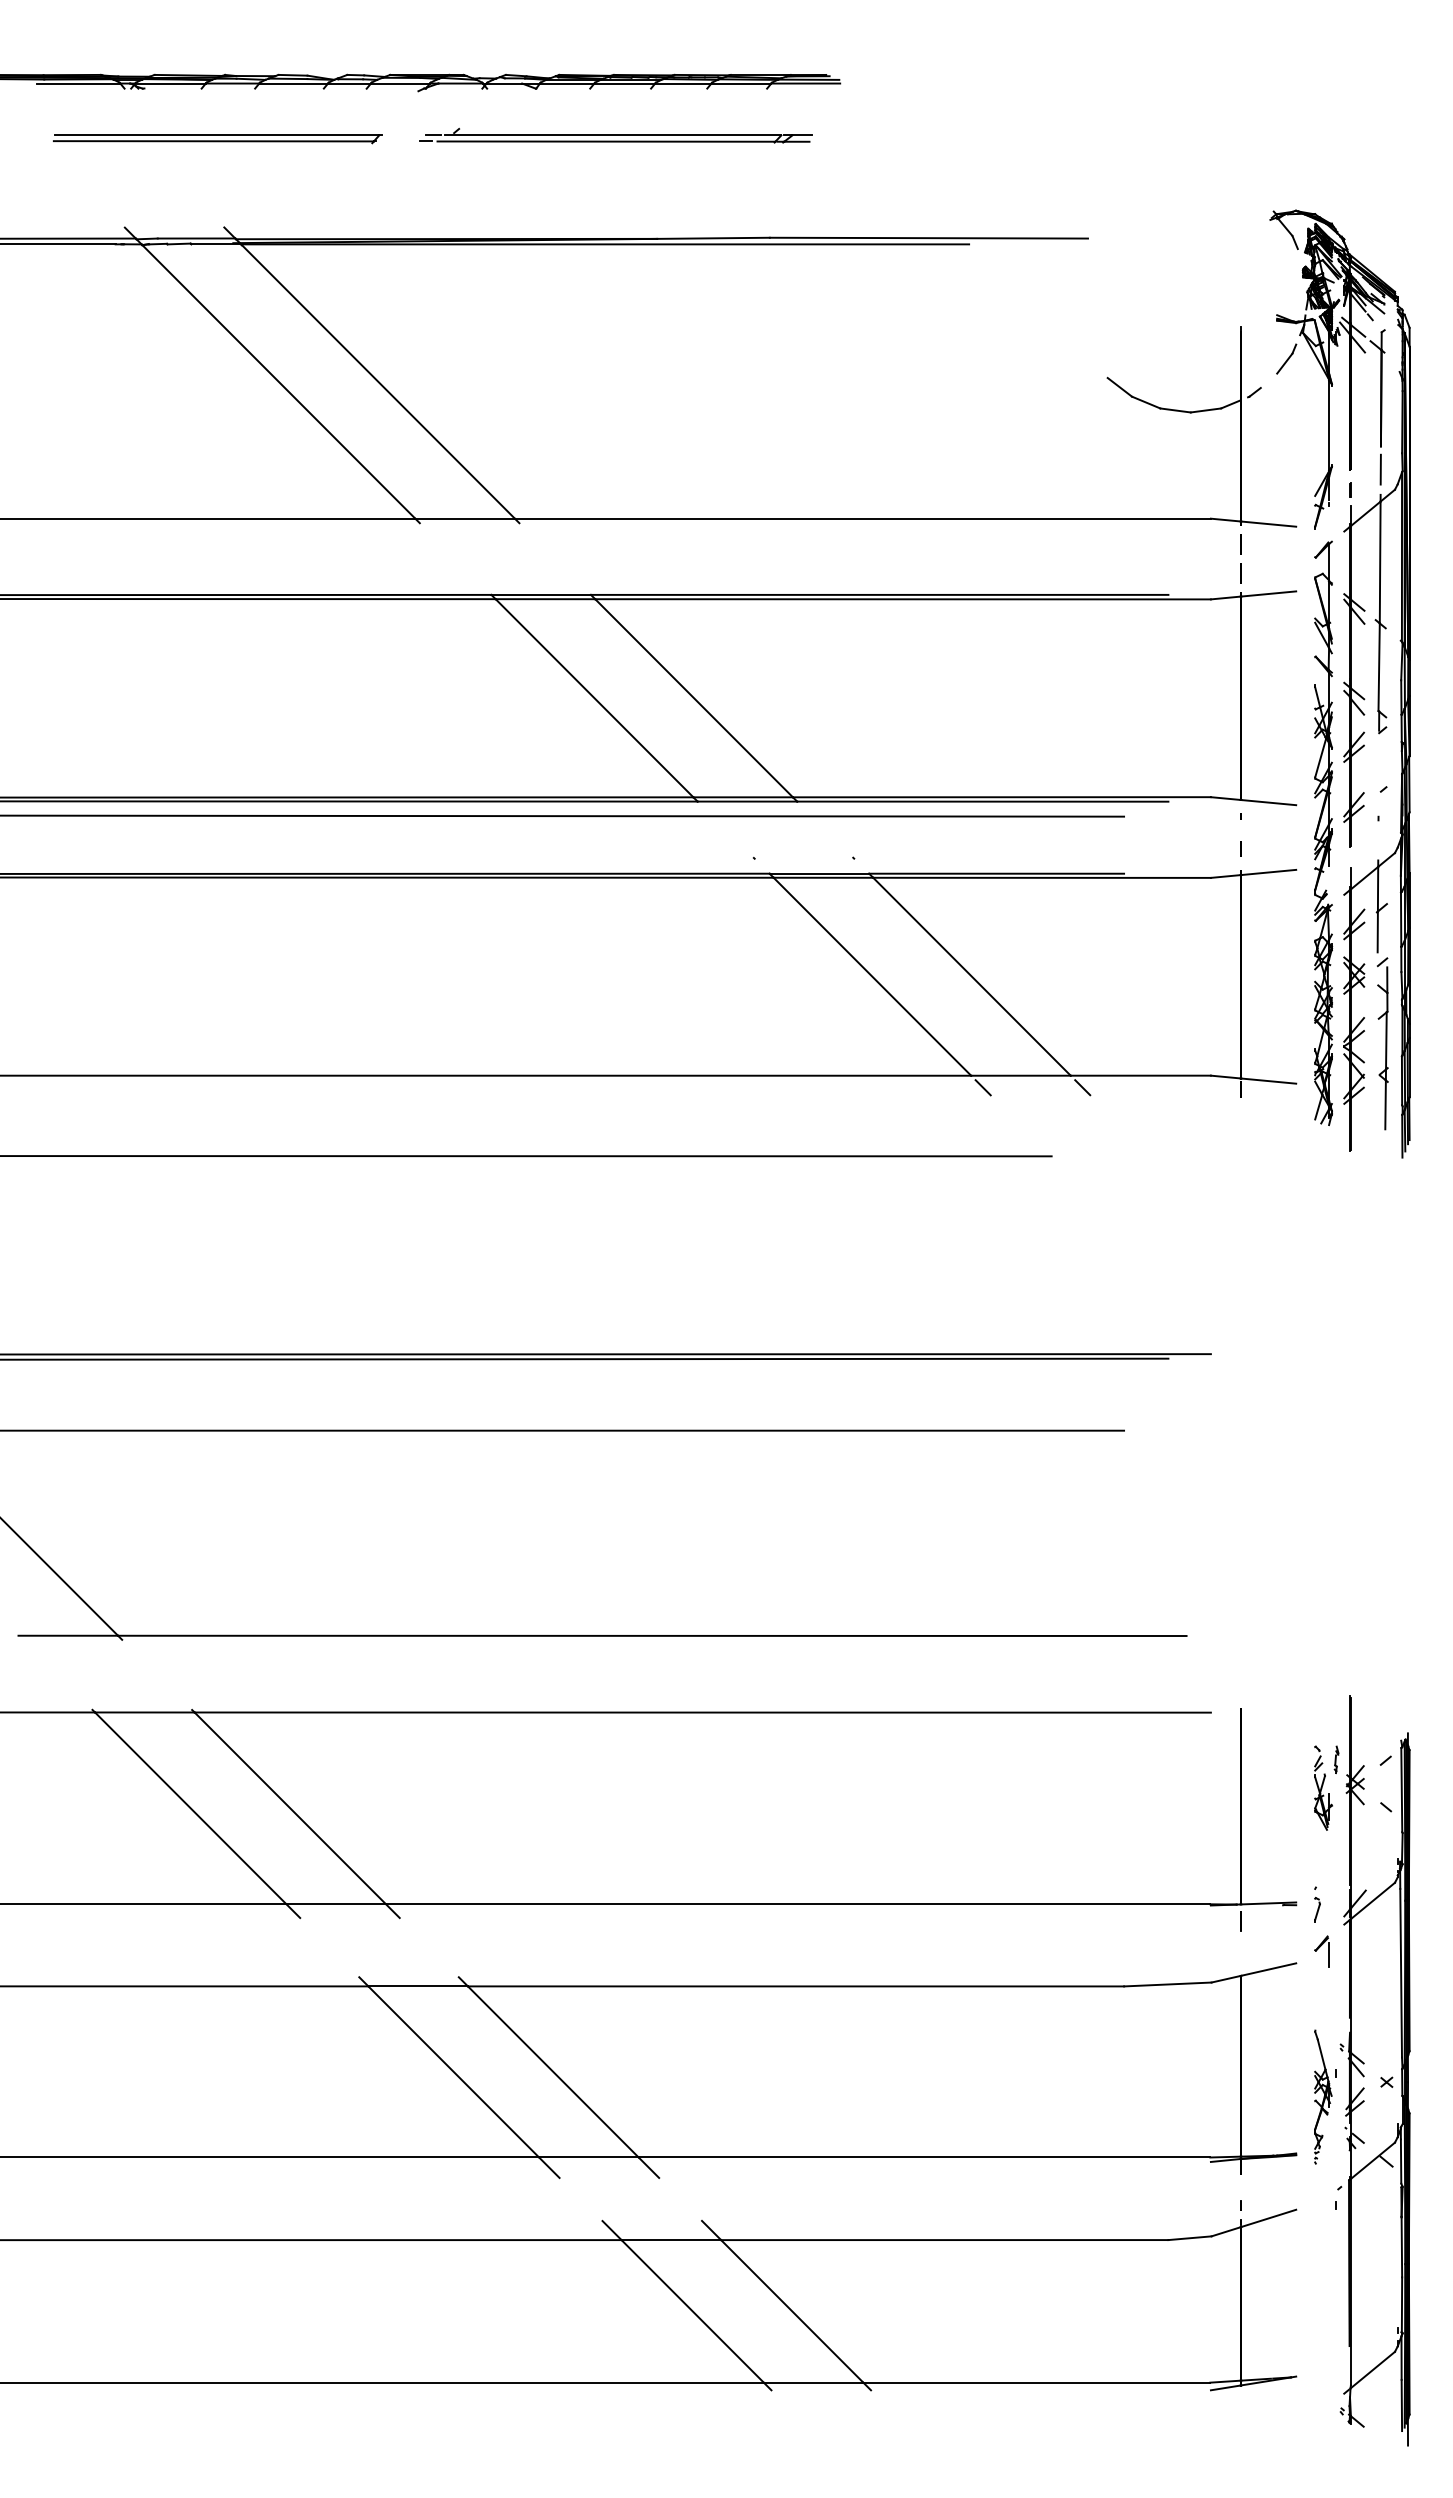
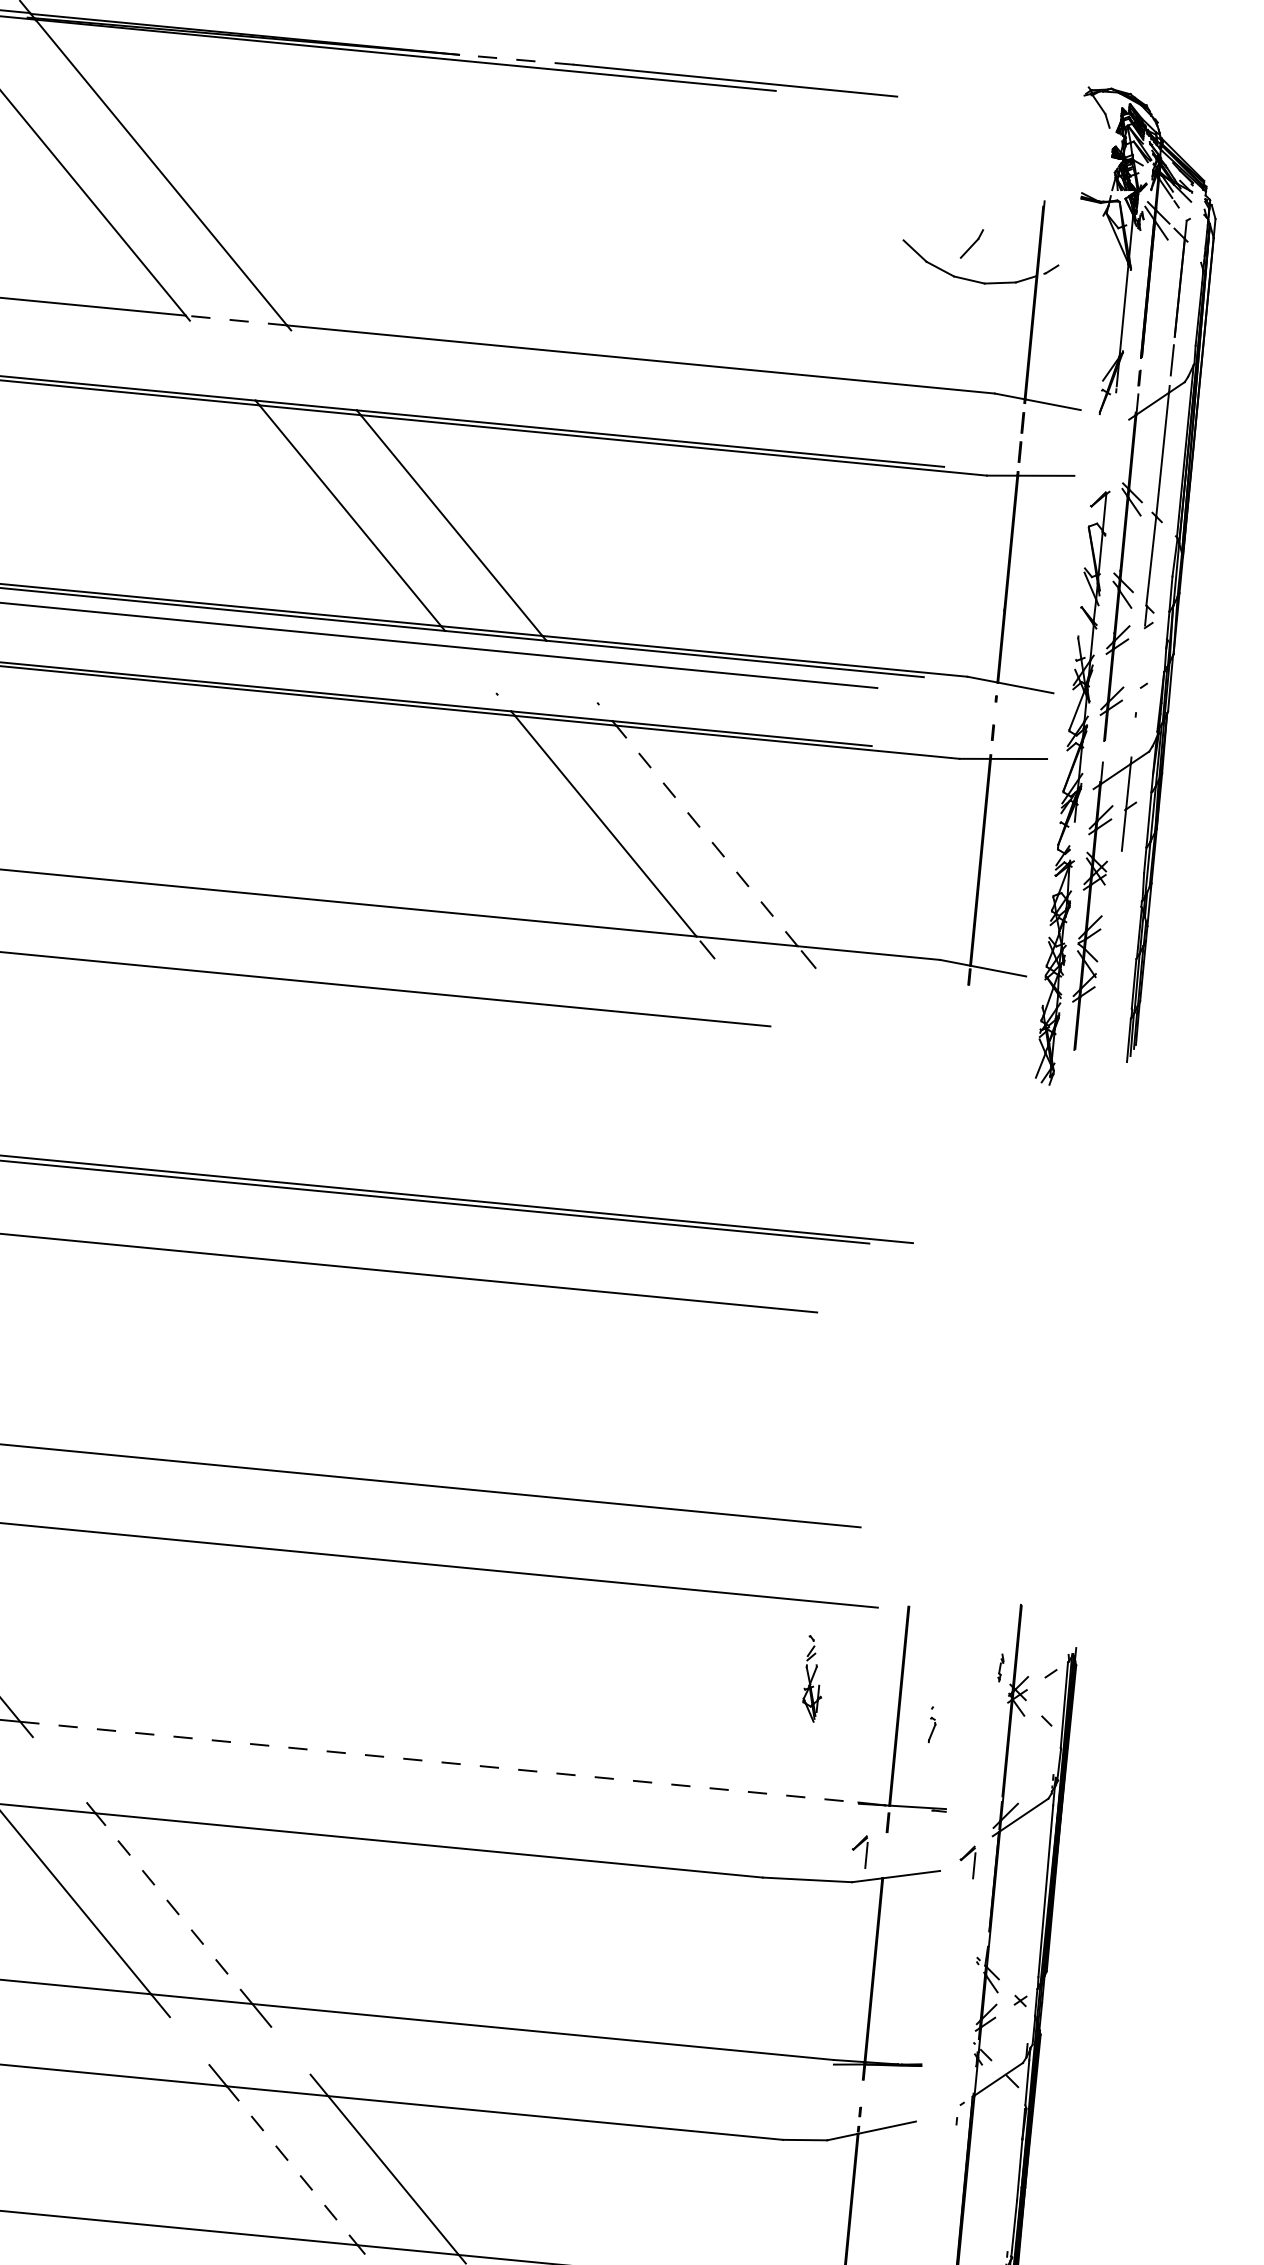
line: (713, 238) -> (516, 59), solid -> dashed
part: (1286, 358) -> (971, 243), moved
line: (465, 518) -> (236, 320), solid -> dashed
part: (1323, 832) -> (1072, 786), moved
line: (971, 976) -> (706, 835), solid -> dashed
part: (1382, 1043) -> (1117, 944), removed
part: (1323, 1787) -> (814, 1678), moved
line: (798, 1904) -> (439, 1762), solid -> dashed
part: (1317, 1904) -> (932, 1724), moved
part: (1215, 1951) -> (859, 1851), added
line: (553, 2071) -> (174, 1908), solid -> dashed
part: (1325, 2096) -> (956, 2009), removed
line: (692, 2311) -> (292, 2165), solid -> dashed

